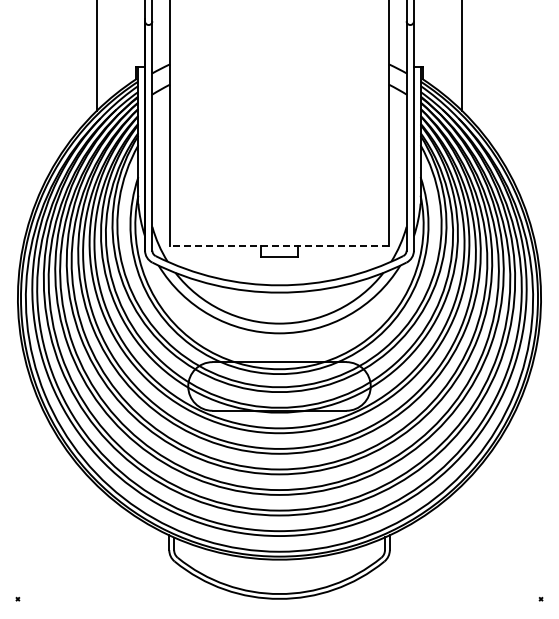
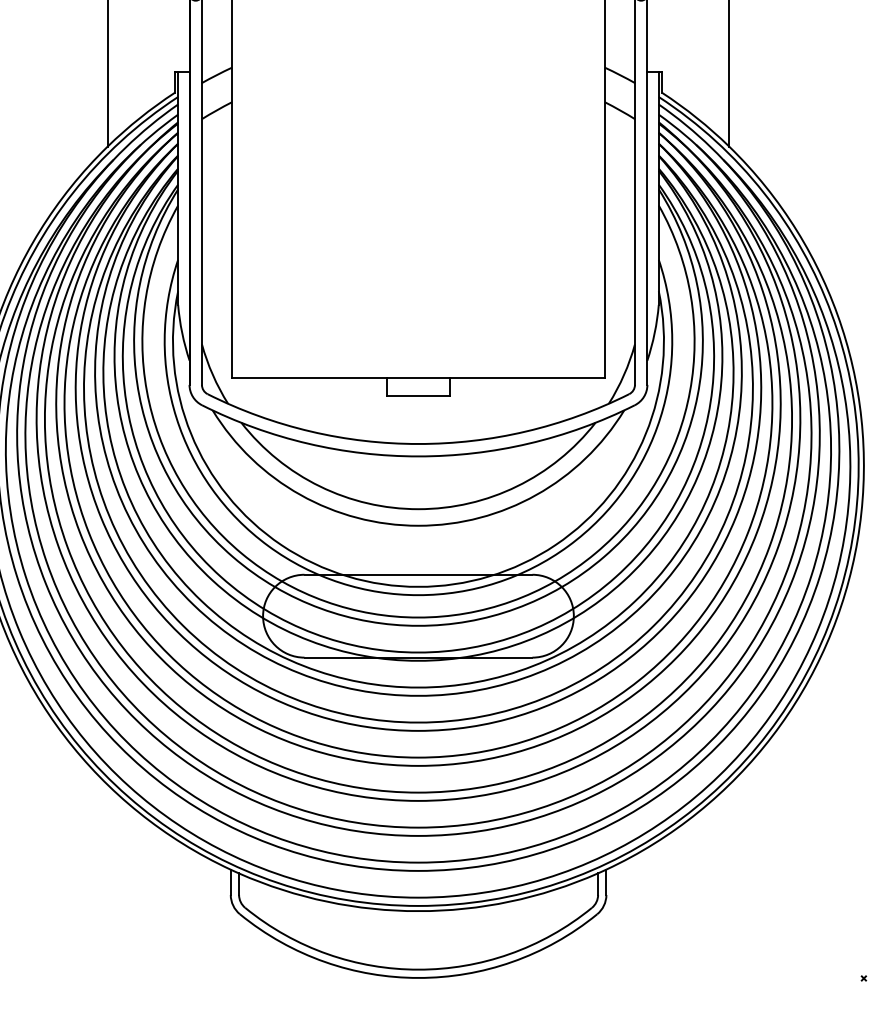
line: (279, 246) -> (418, 377), dashed -> solid

